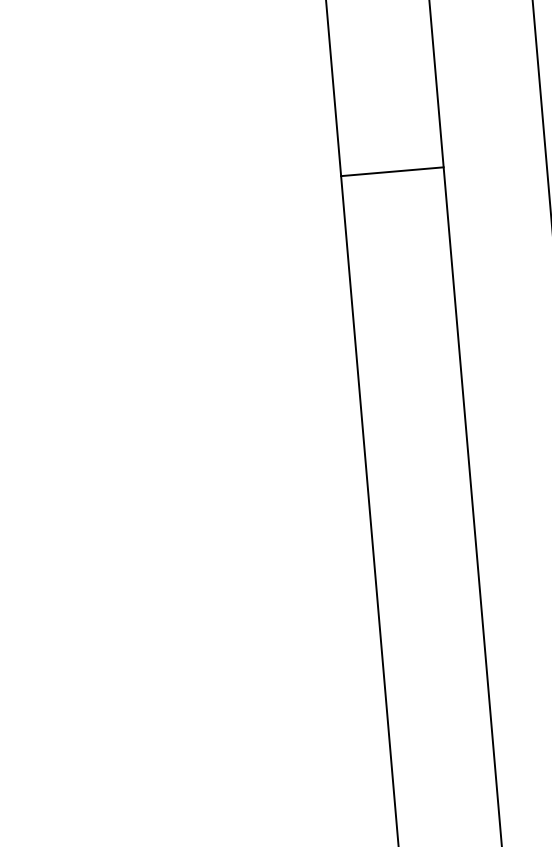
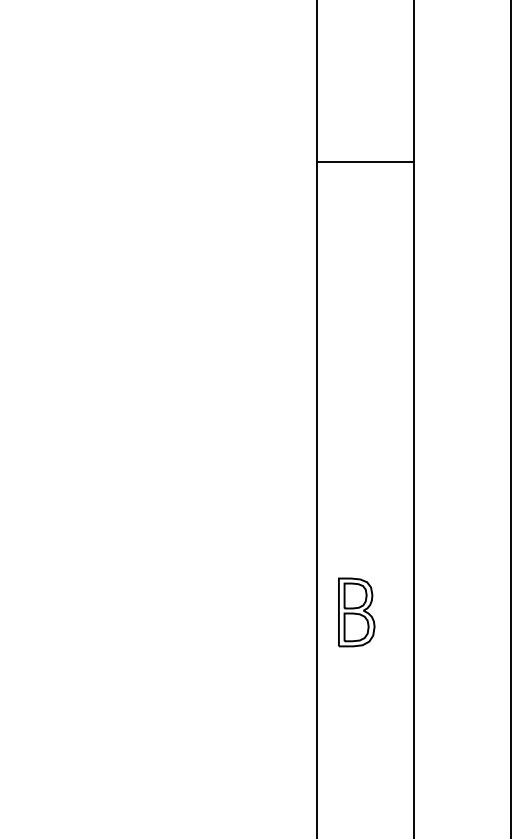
line: (391, 171) -> (365, 161), moved
part: (421, 631) -> (356, 612), added

